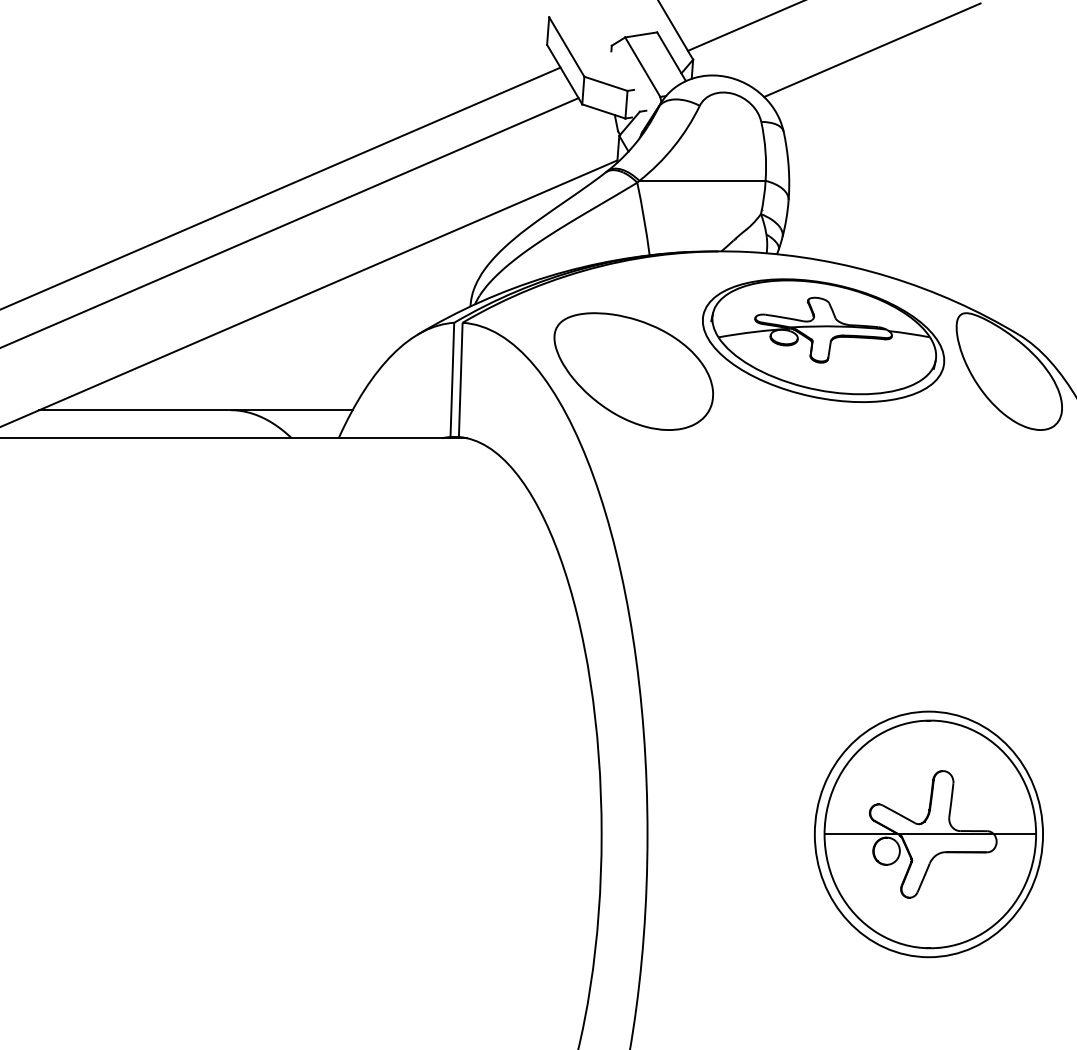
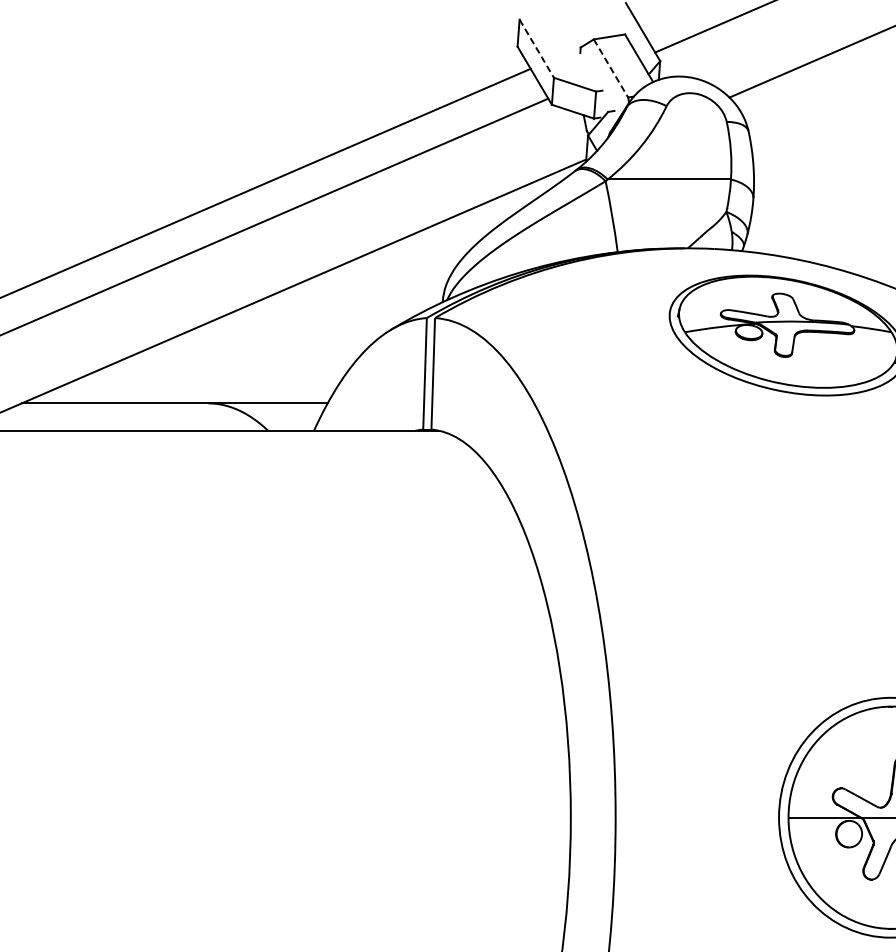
line: (566, 47) -> (536, 49), solid -> dashed
line: (642, 67) -> (610, 68), solid -> dashed
part: (633, 371) -> (601, 365), removed

